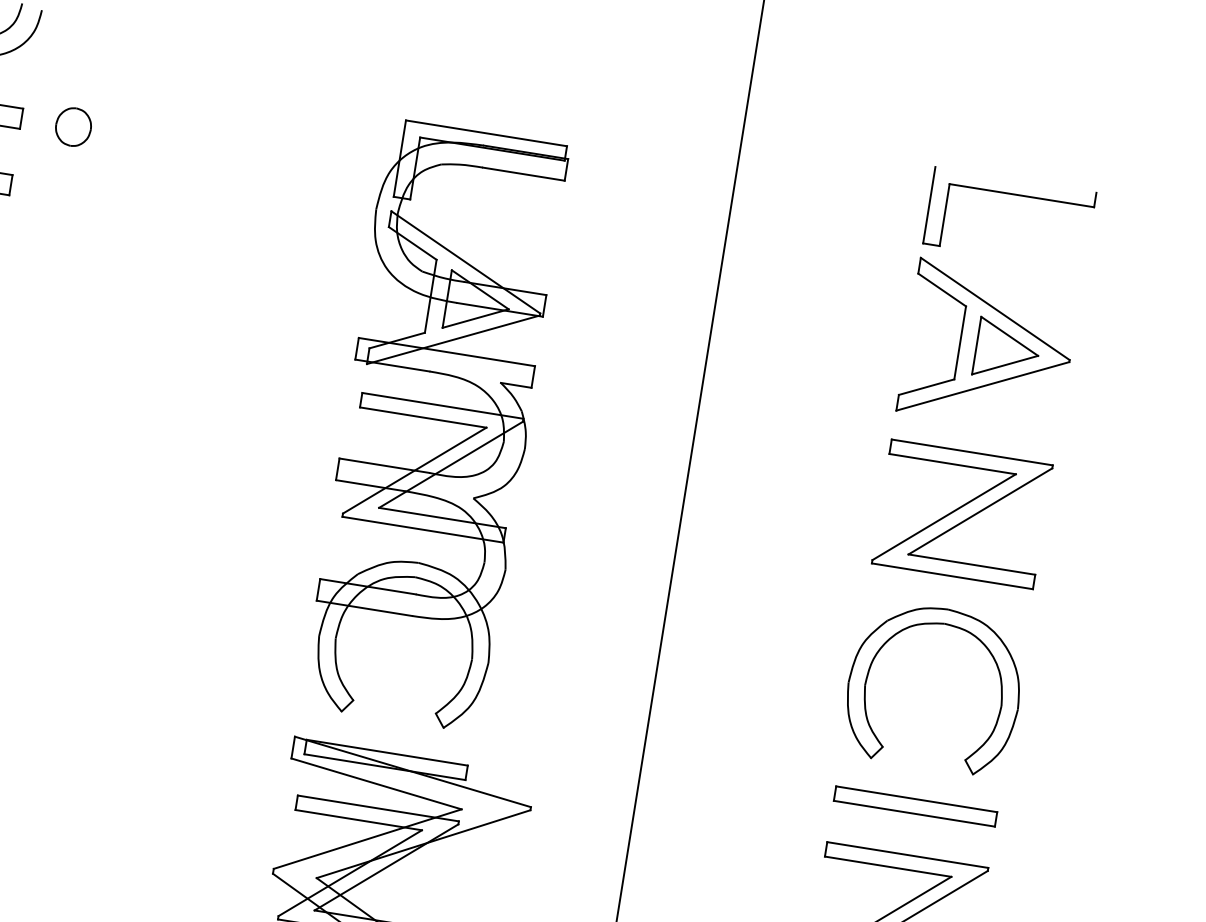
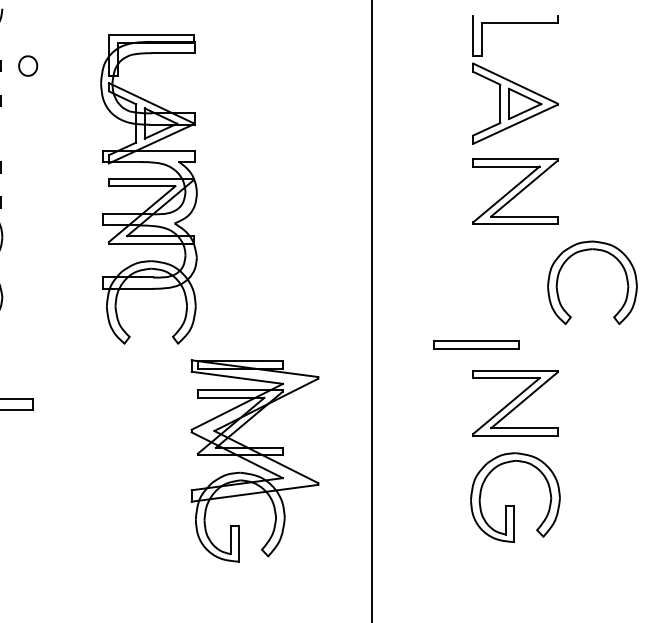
part: (434, 425) -> (148, 189), moved
part: (944, 626) -> (592, 250), moved
part: (915, 805) -> (476, 344), moved

